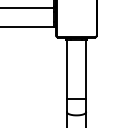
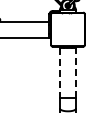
line: (66, 69) -> (59, 73), solid -> dashed
line: (86, 69) -> (76, 73), solid -> dashed

